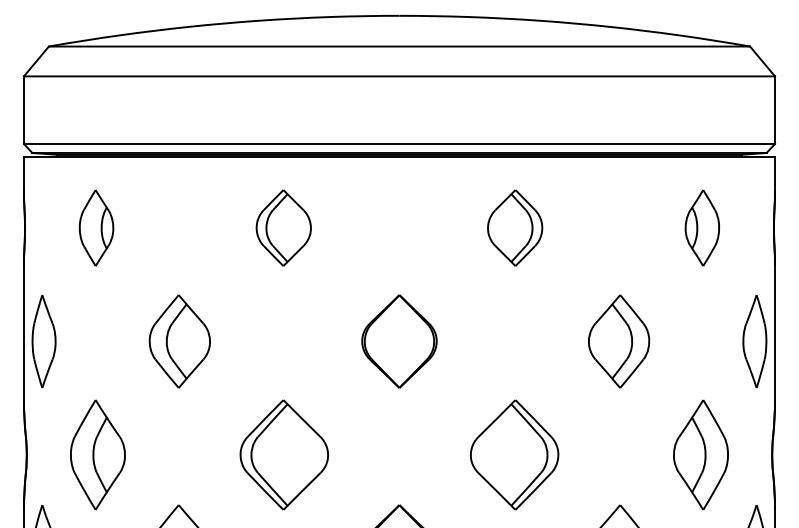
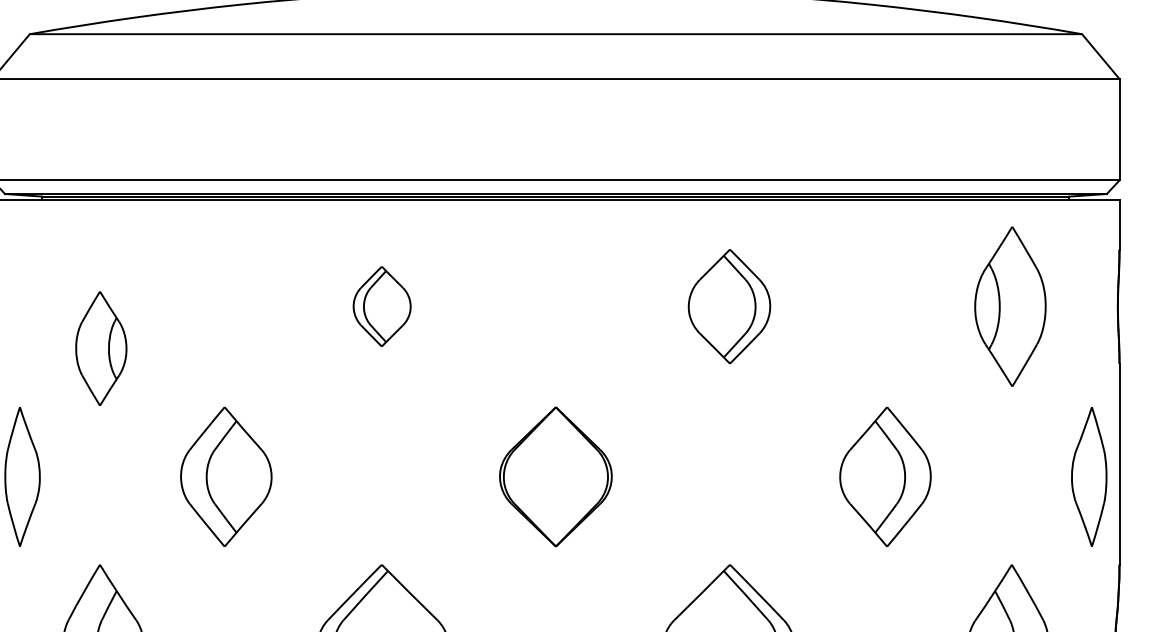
part: (96, 227) -> (101, 347), moved
part: (283, 227) -> (381, 305), size x0.7
part: (702, 227) -> (1010, 305), size x1.4

